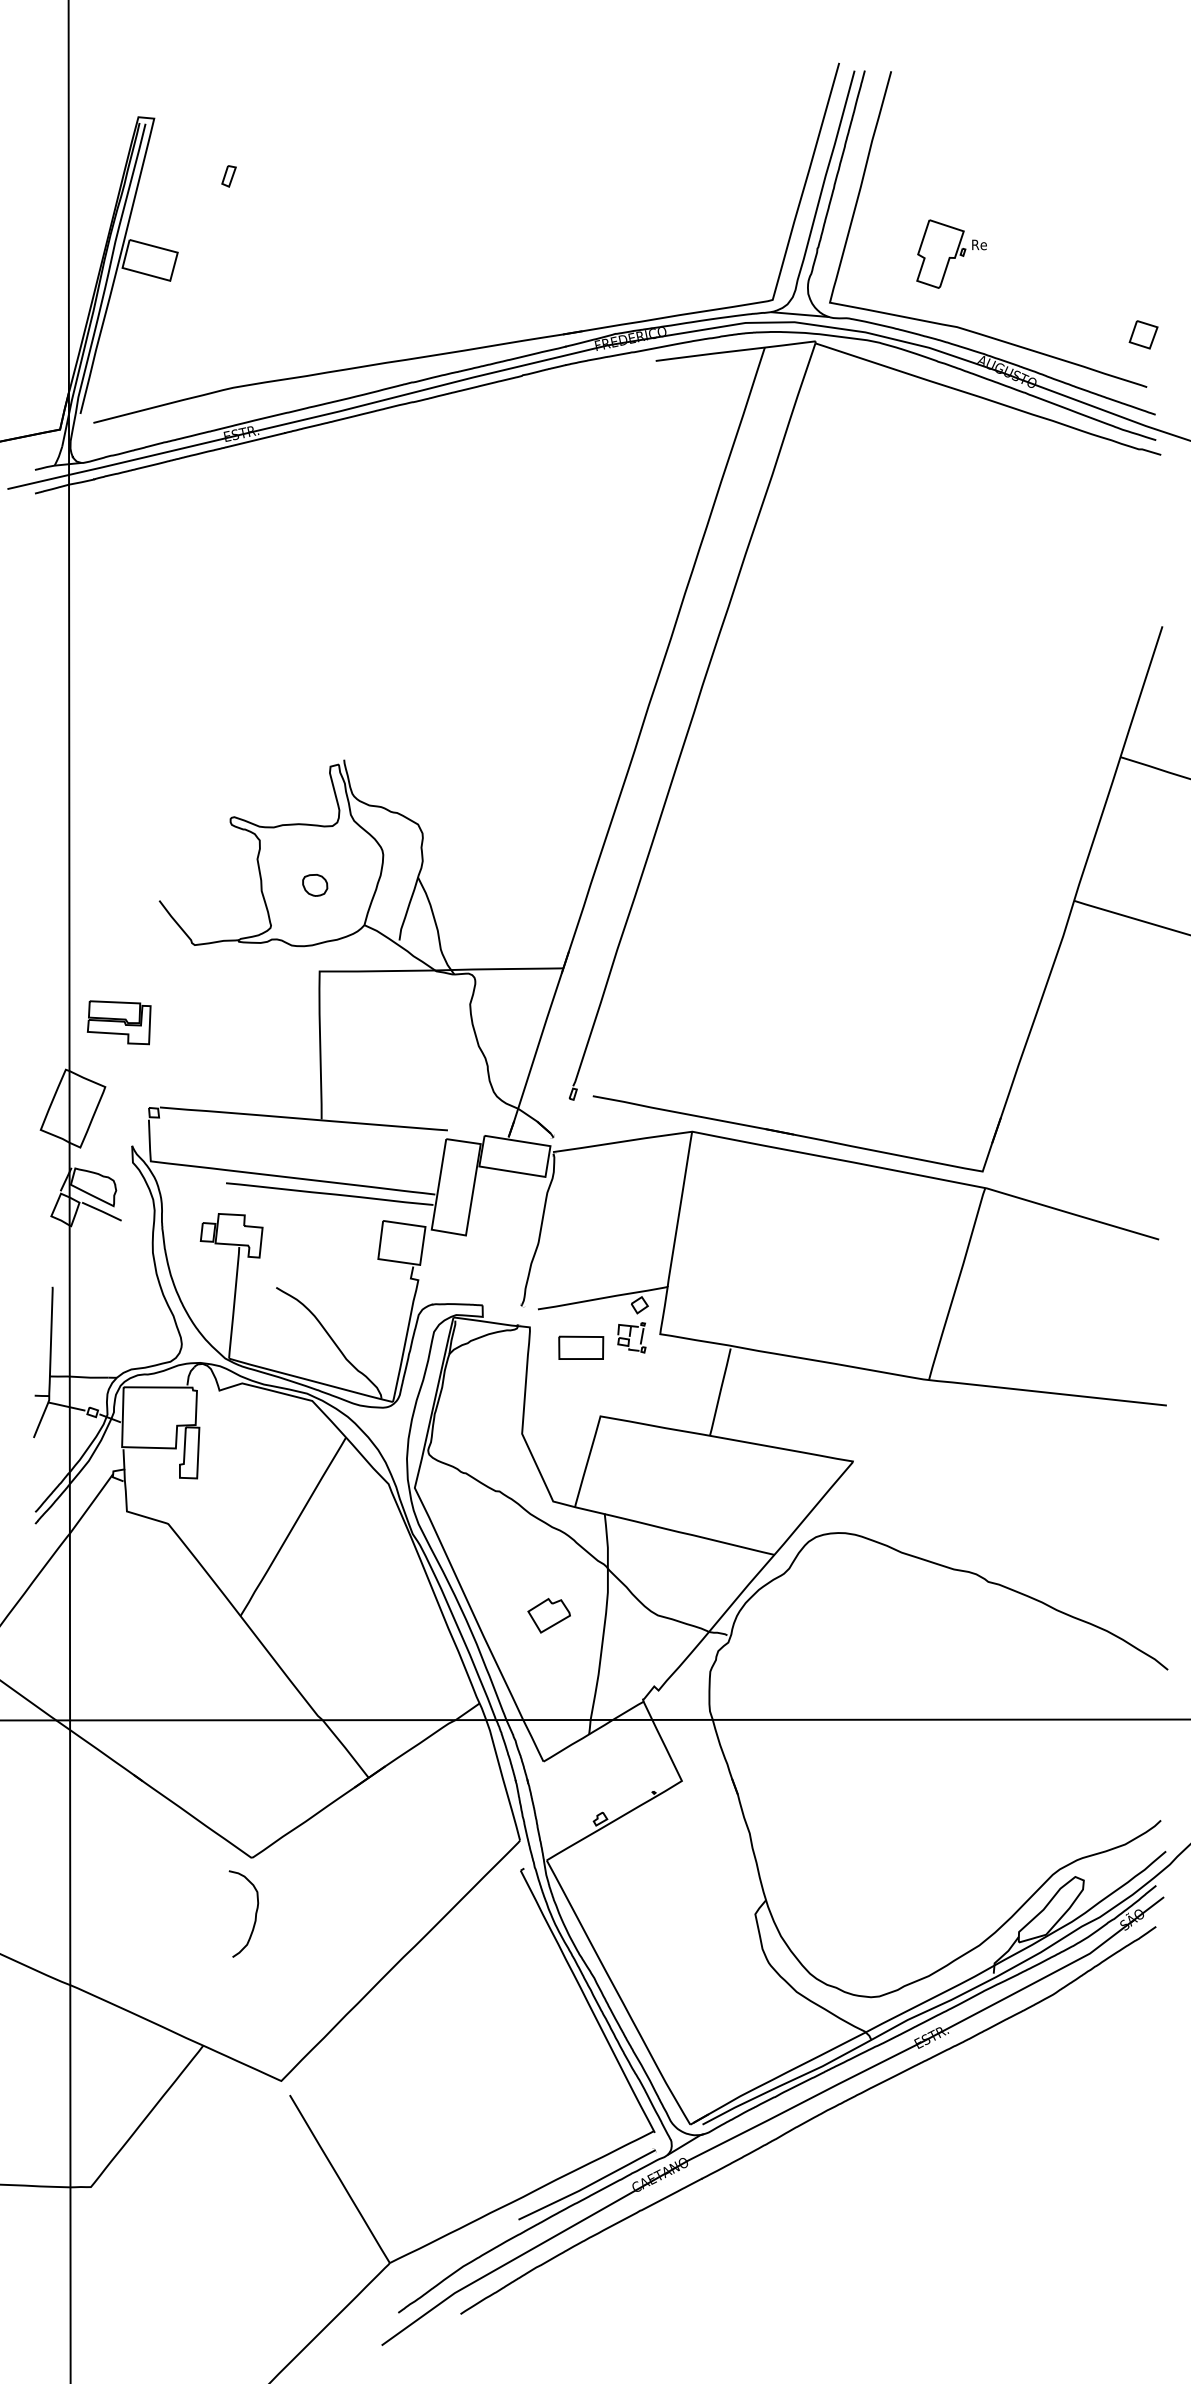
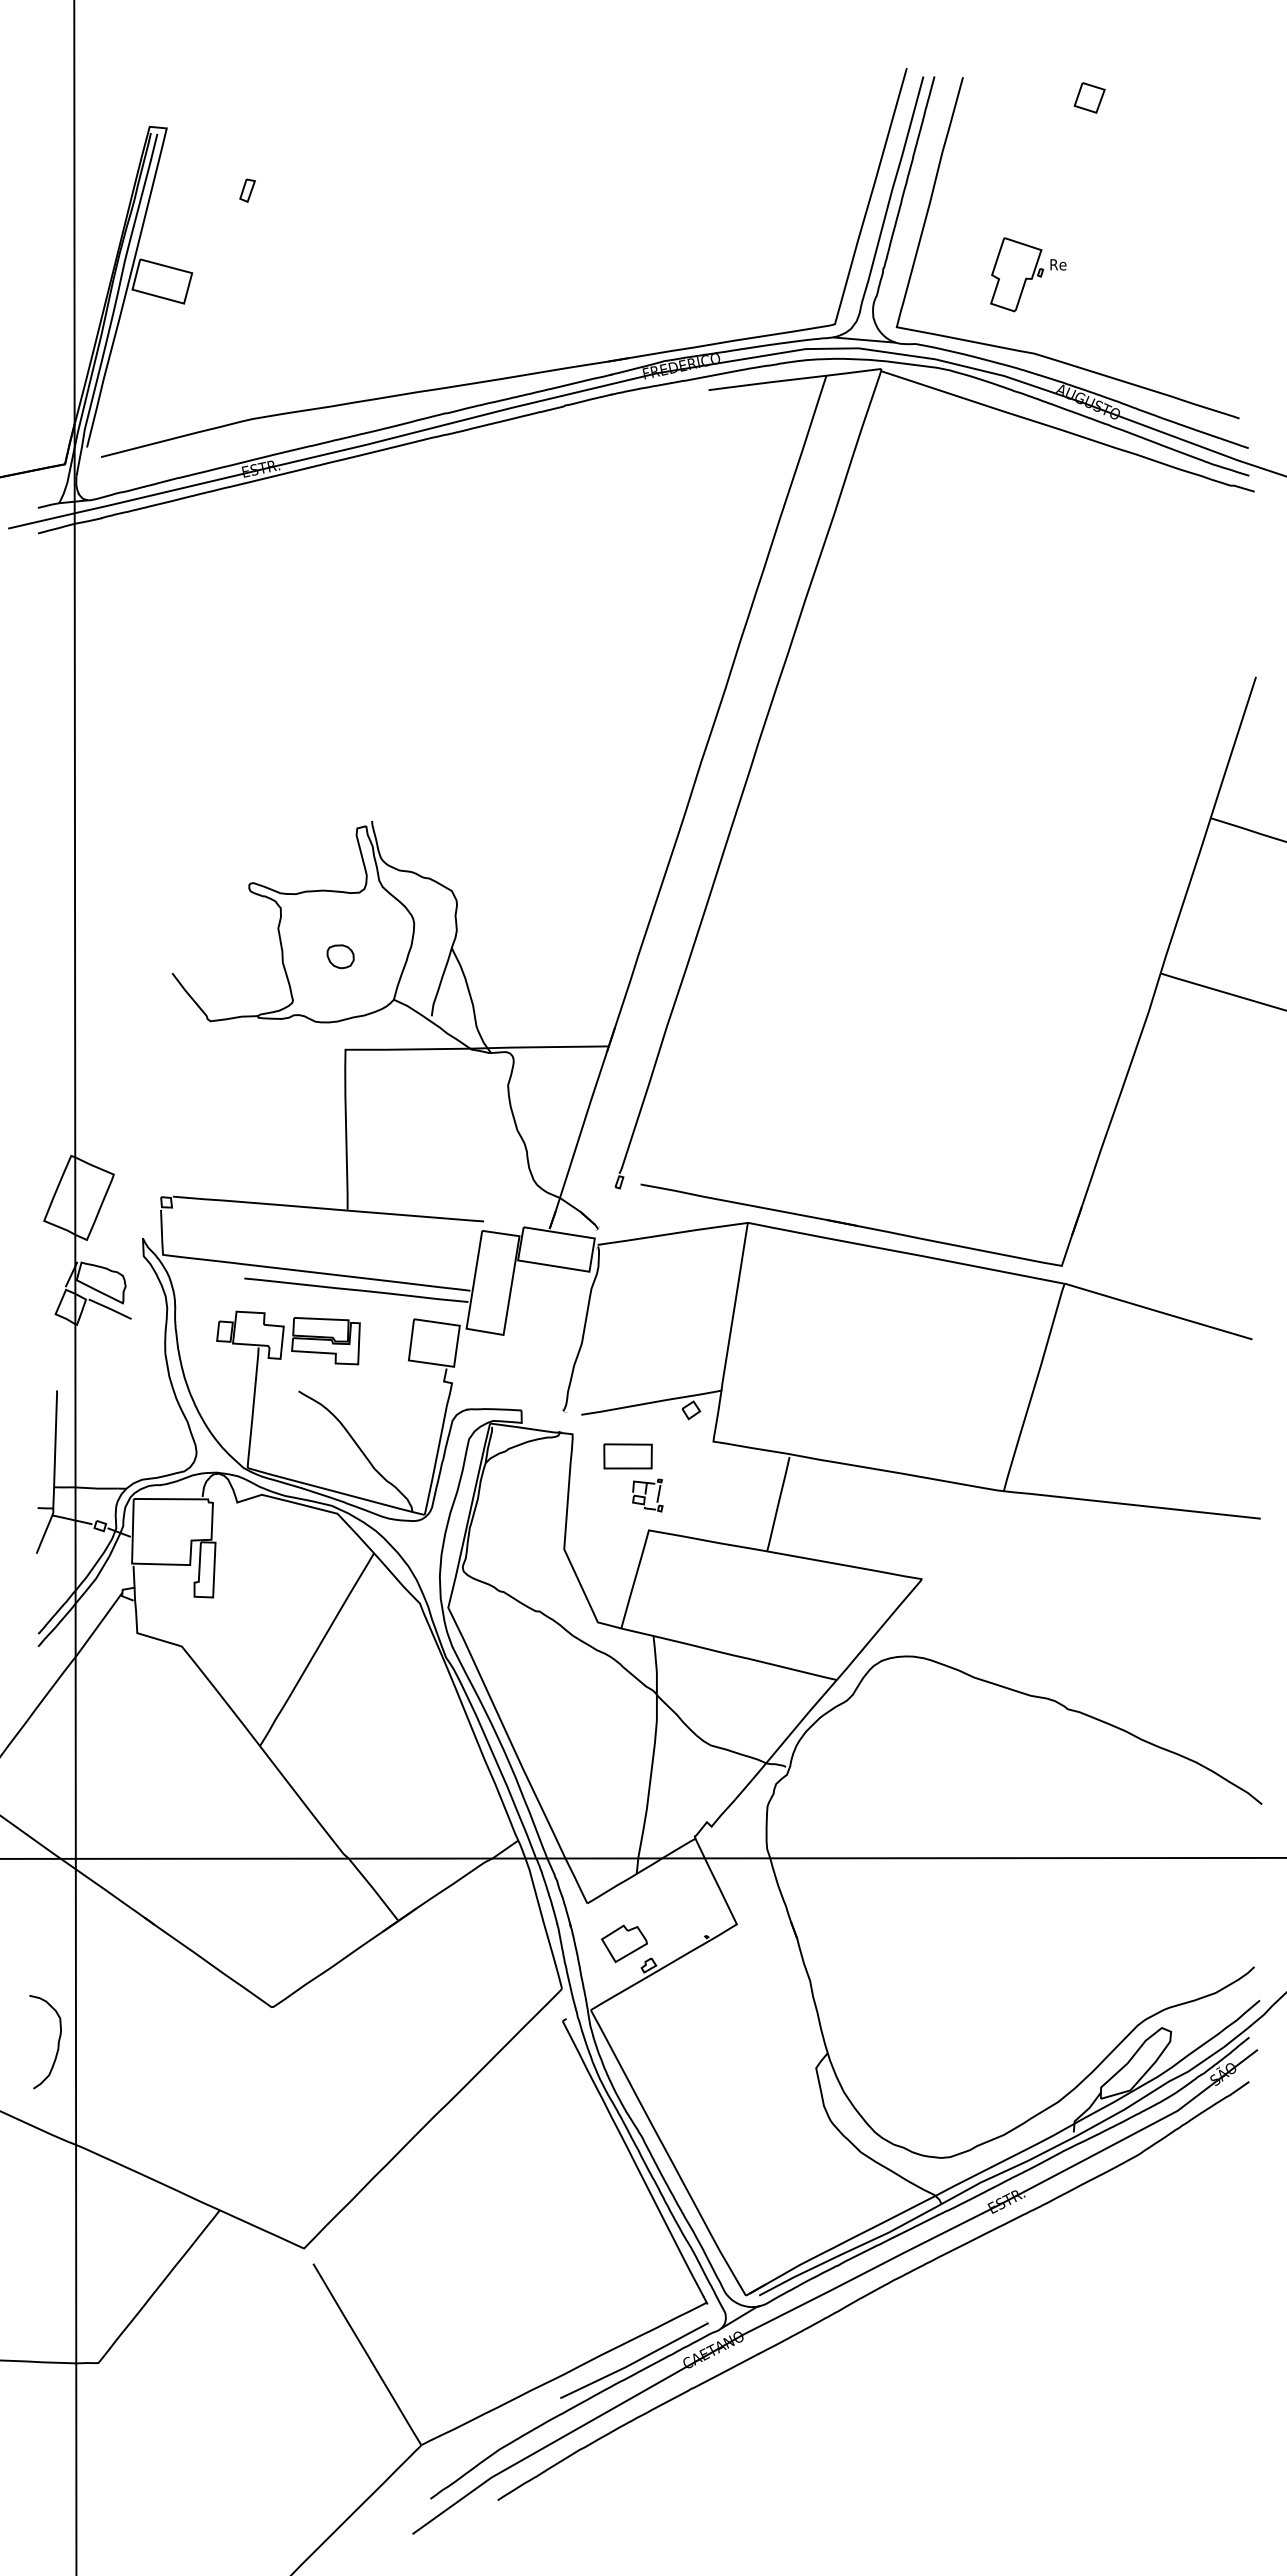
part: (1143, 334) -> (1089, 97), moved
part: (118, 1023) -> (325, 1341), moved
part: (631, 1337) -> (647, 1495), moved
part: (549, 1615) -> (624, 1943), moved
curve: (254, 1915) -> (57, 2043), moved

